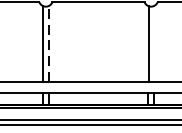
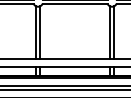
line: (49, 43) -> (40, 32), dashed -> solid
line: (153, 43) -> (113, 32), added

